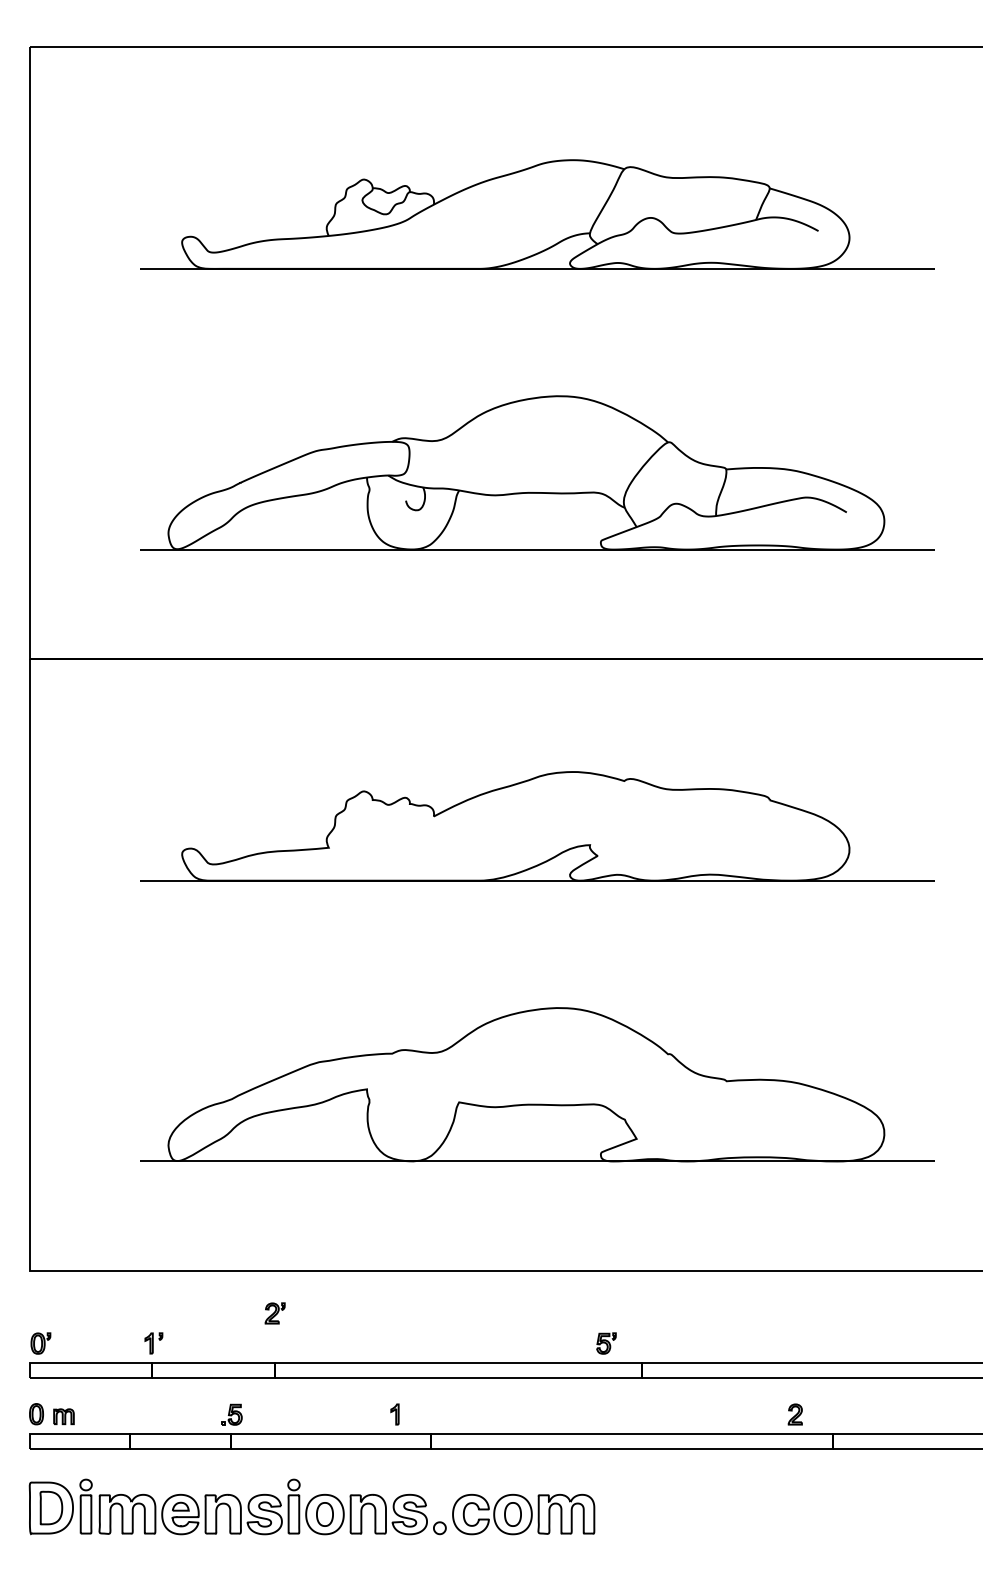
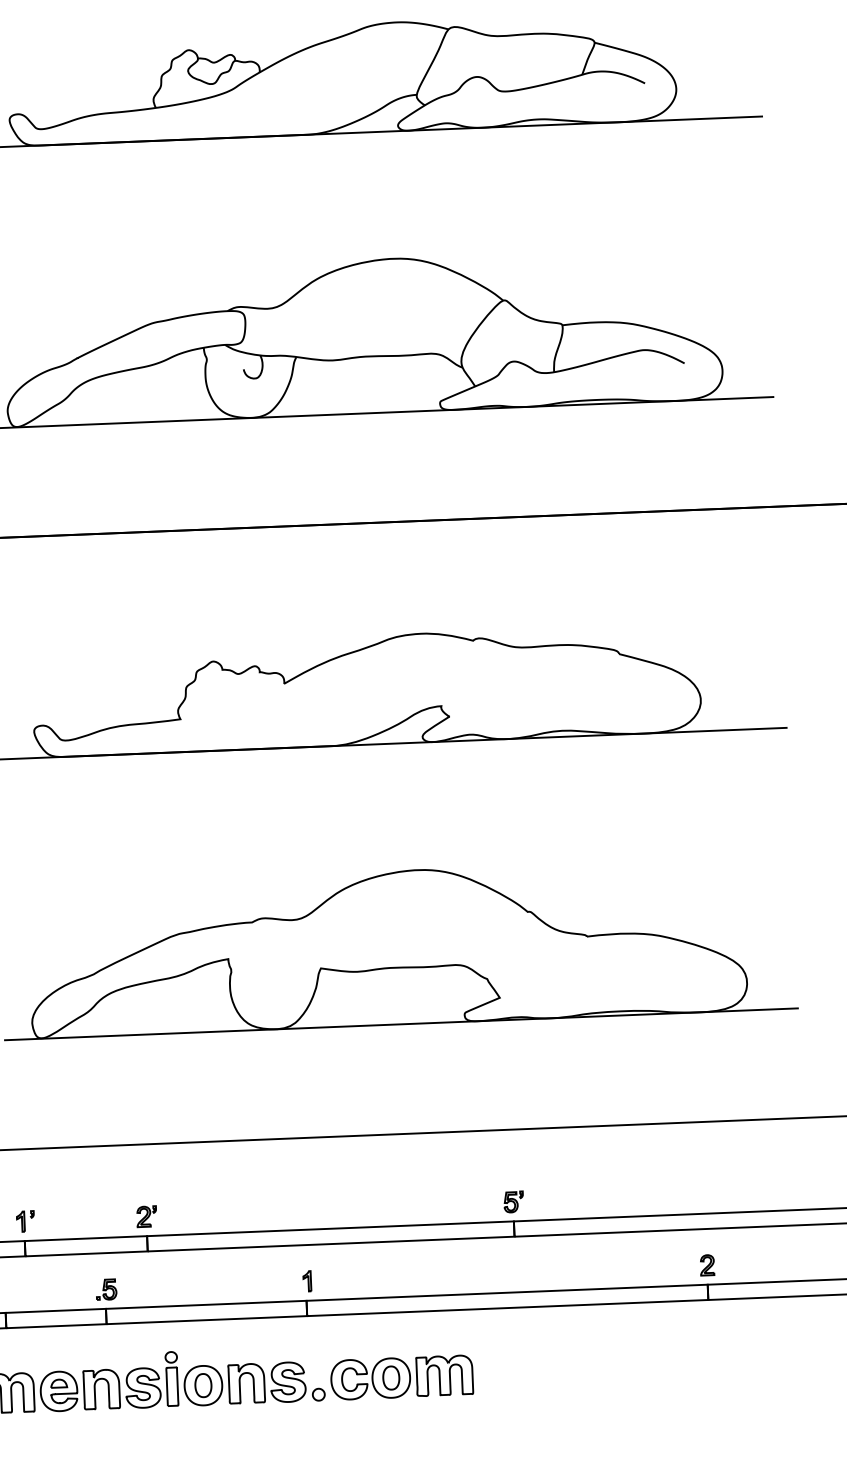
part: (274, 1313) -> (146, 1216), moved
part: (606, 1343) -> (513, 1201), moved
part: (394, 1414) -> (306, 1281), moved
part: (794, 1414) -> (706, 1265), moved

